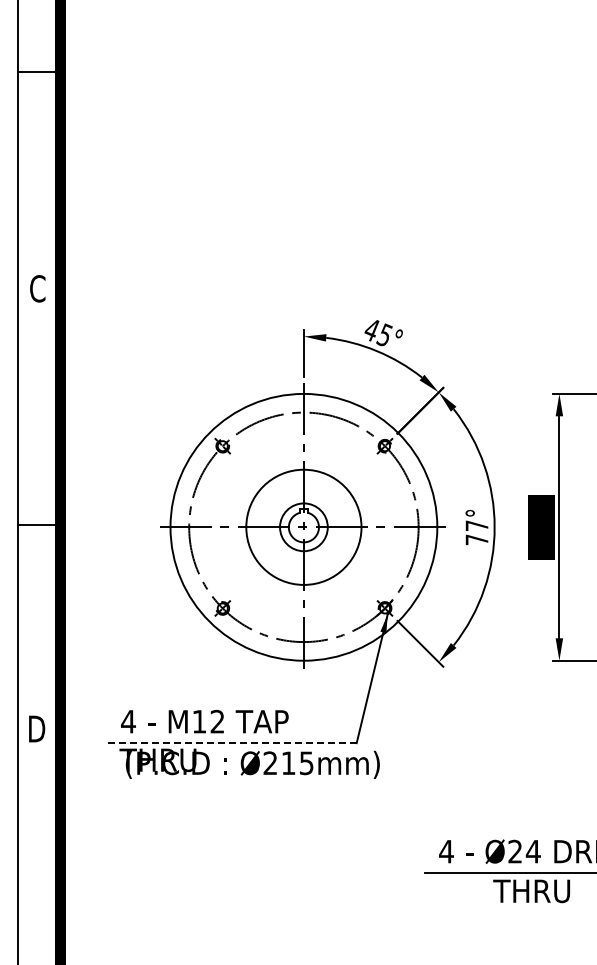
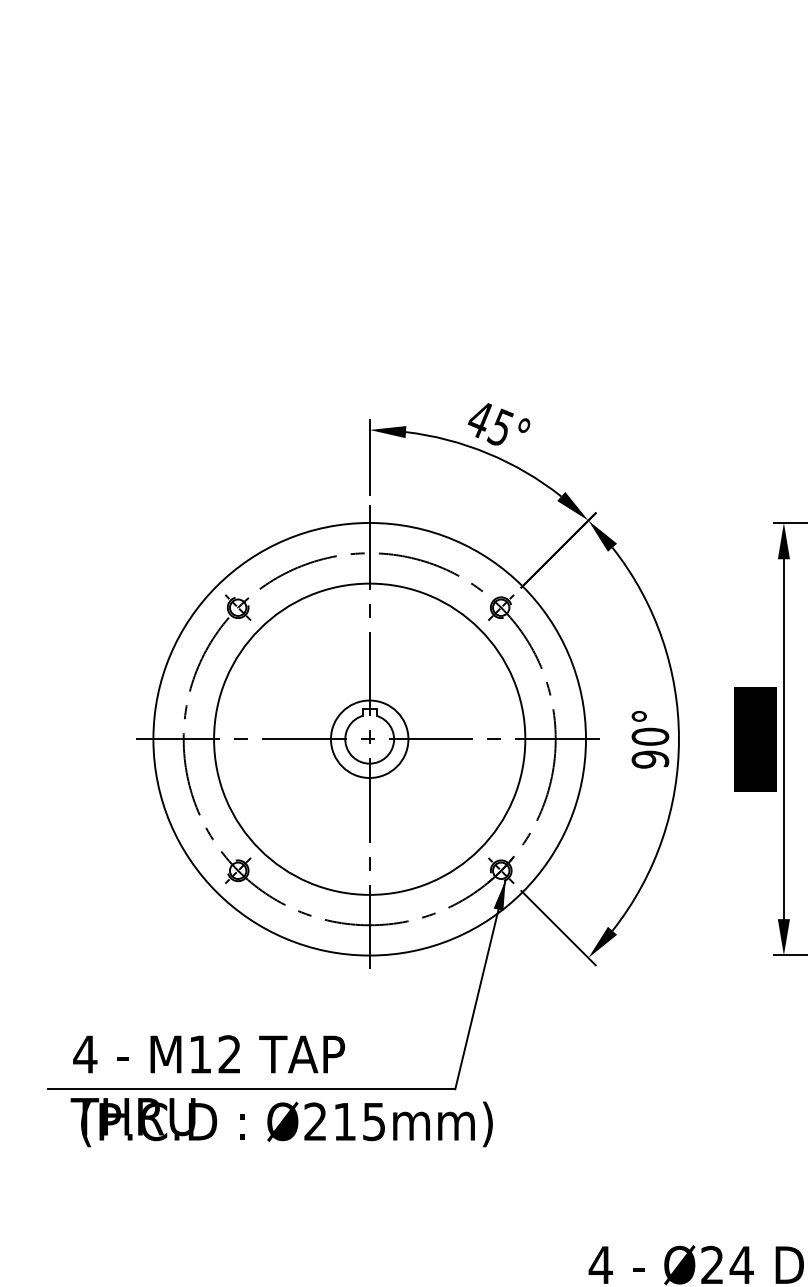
circle: (303, 527) -> (369, 739), size x1.67
text: (476, 532) -> (649, 747), 77° -> 90°
line: (230, 743) -> (250, 1089), dashed -> solid

